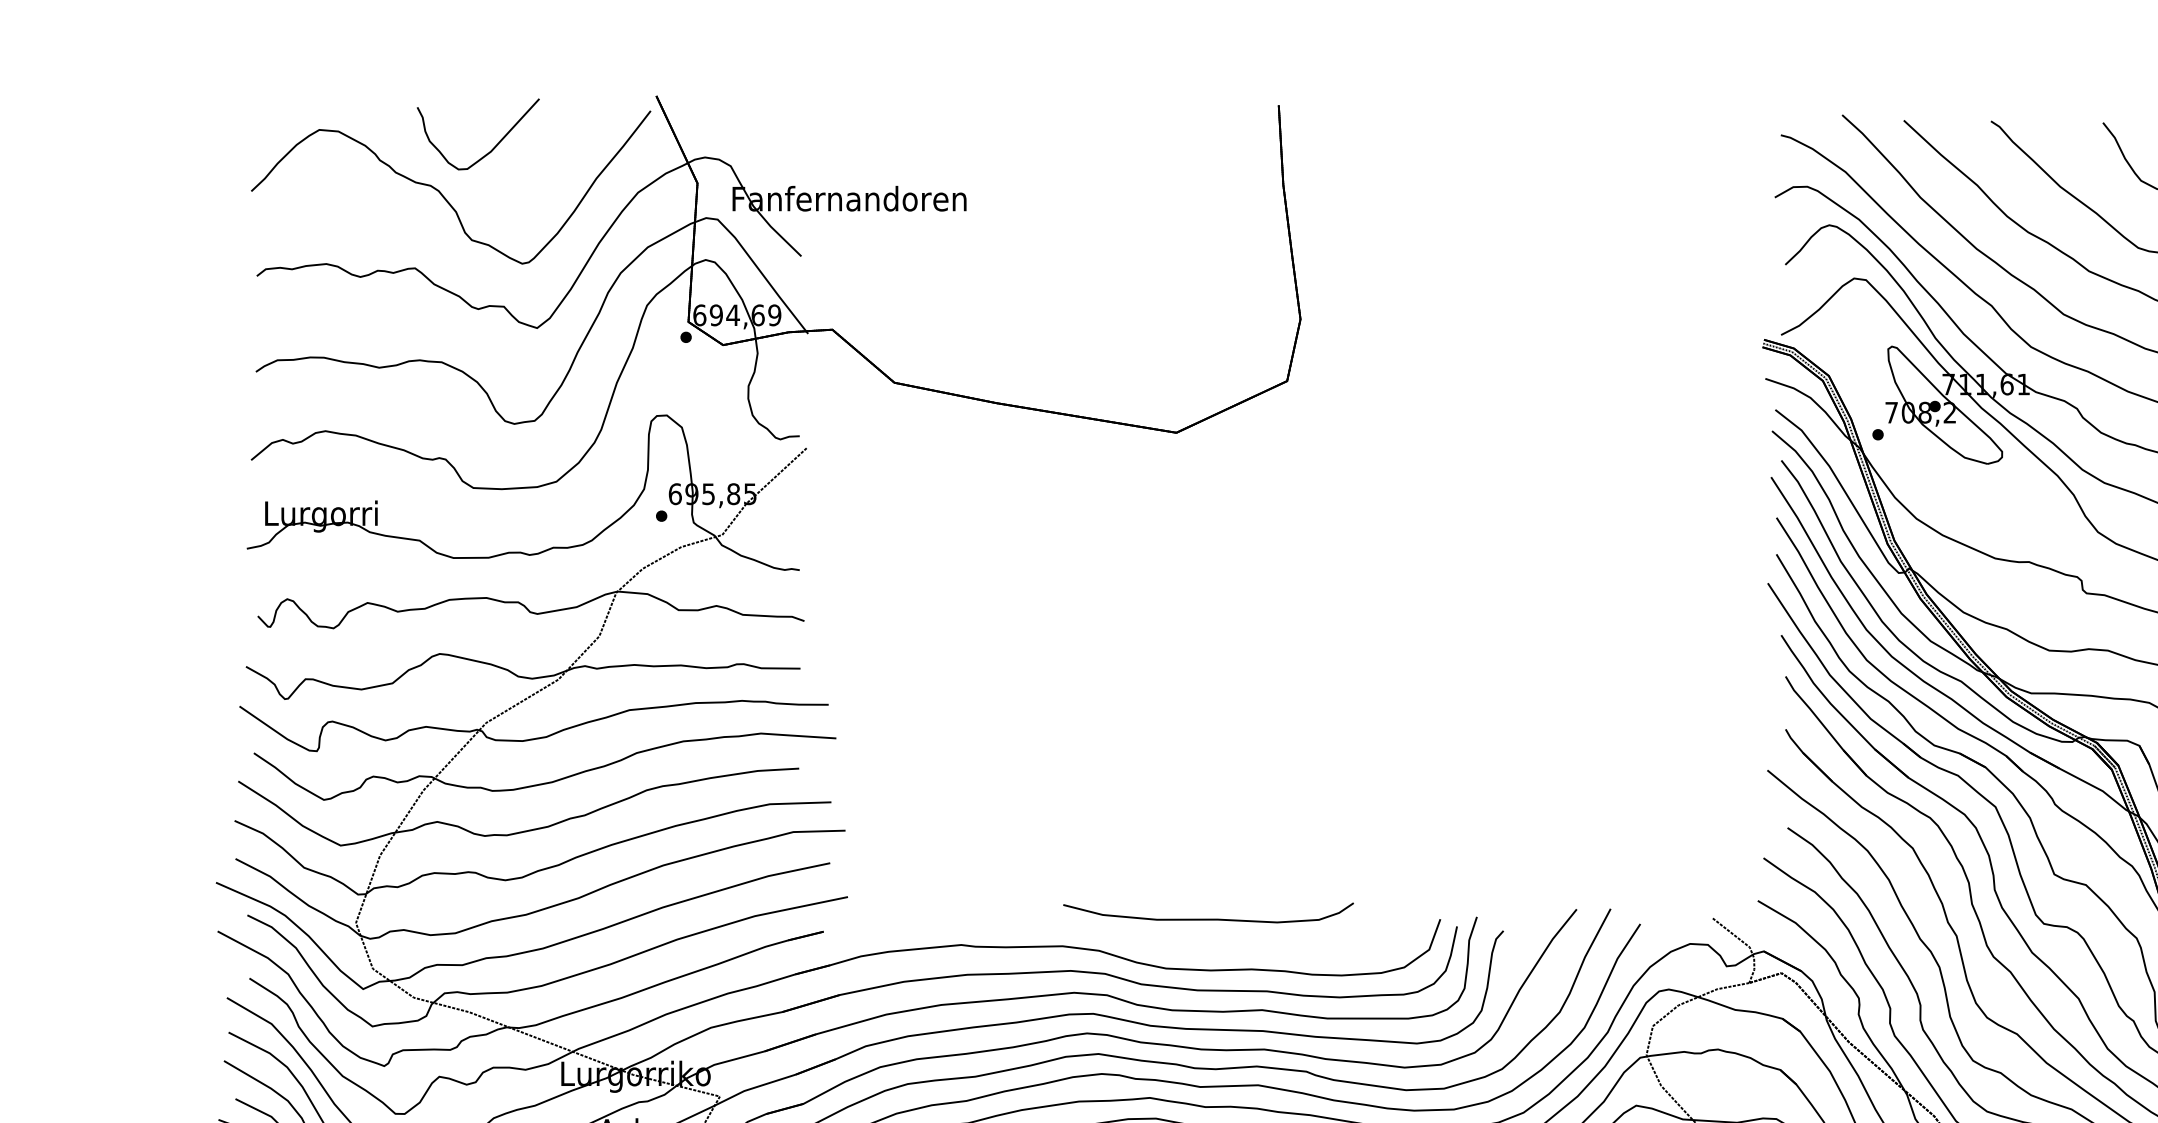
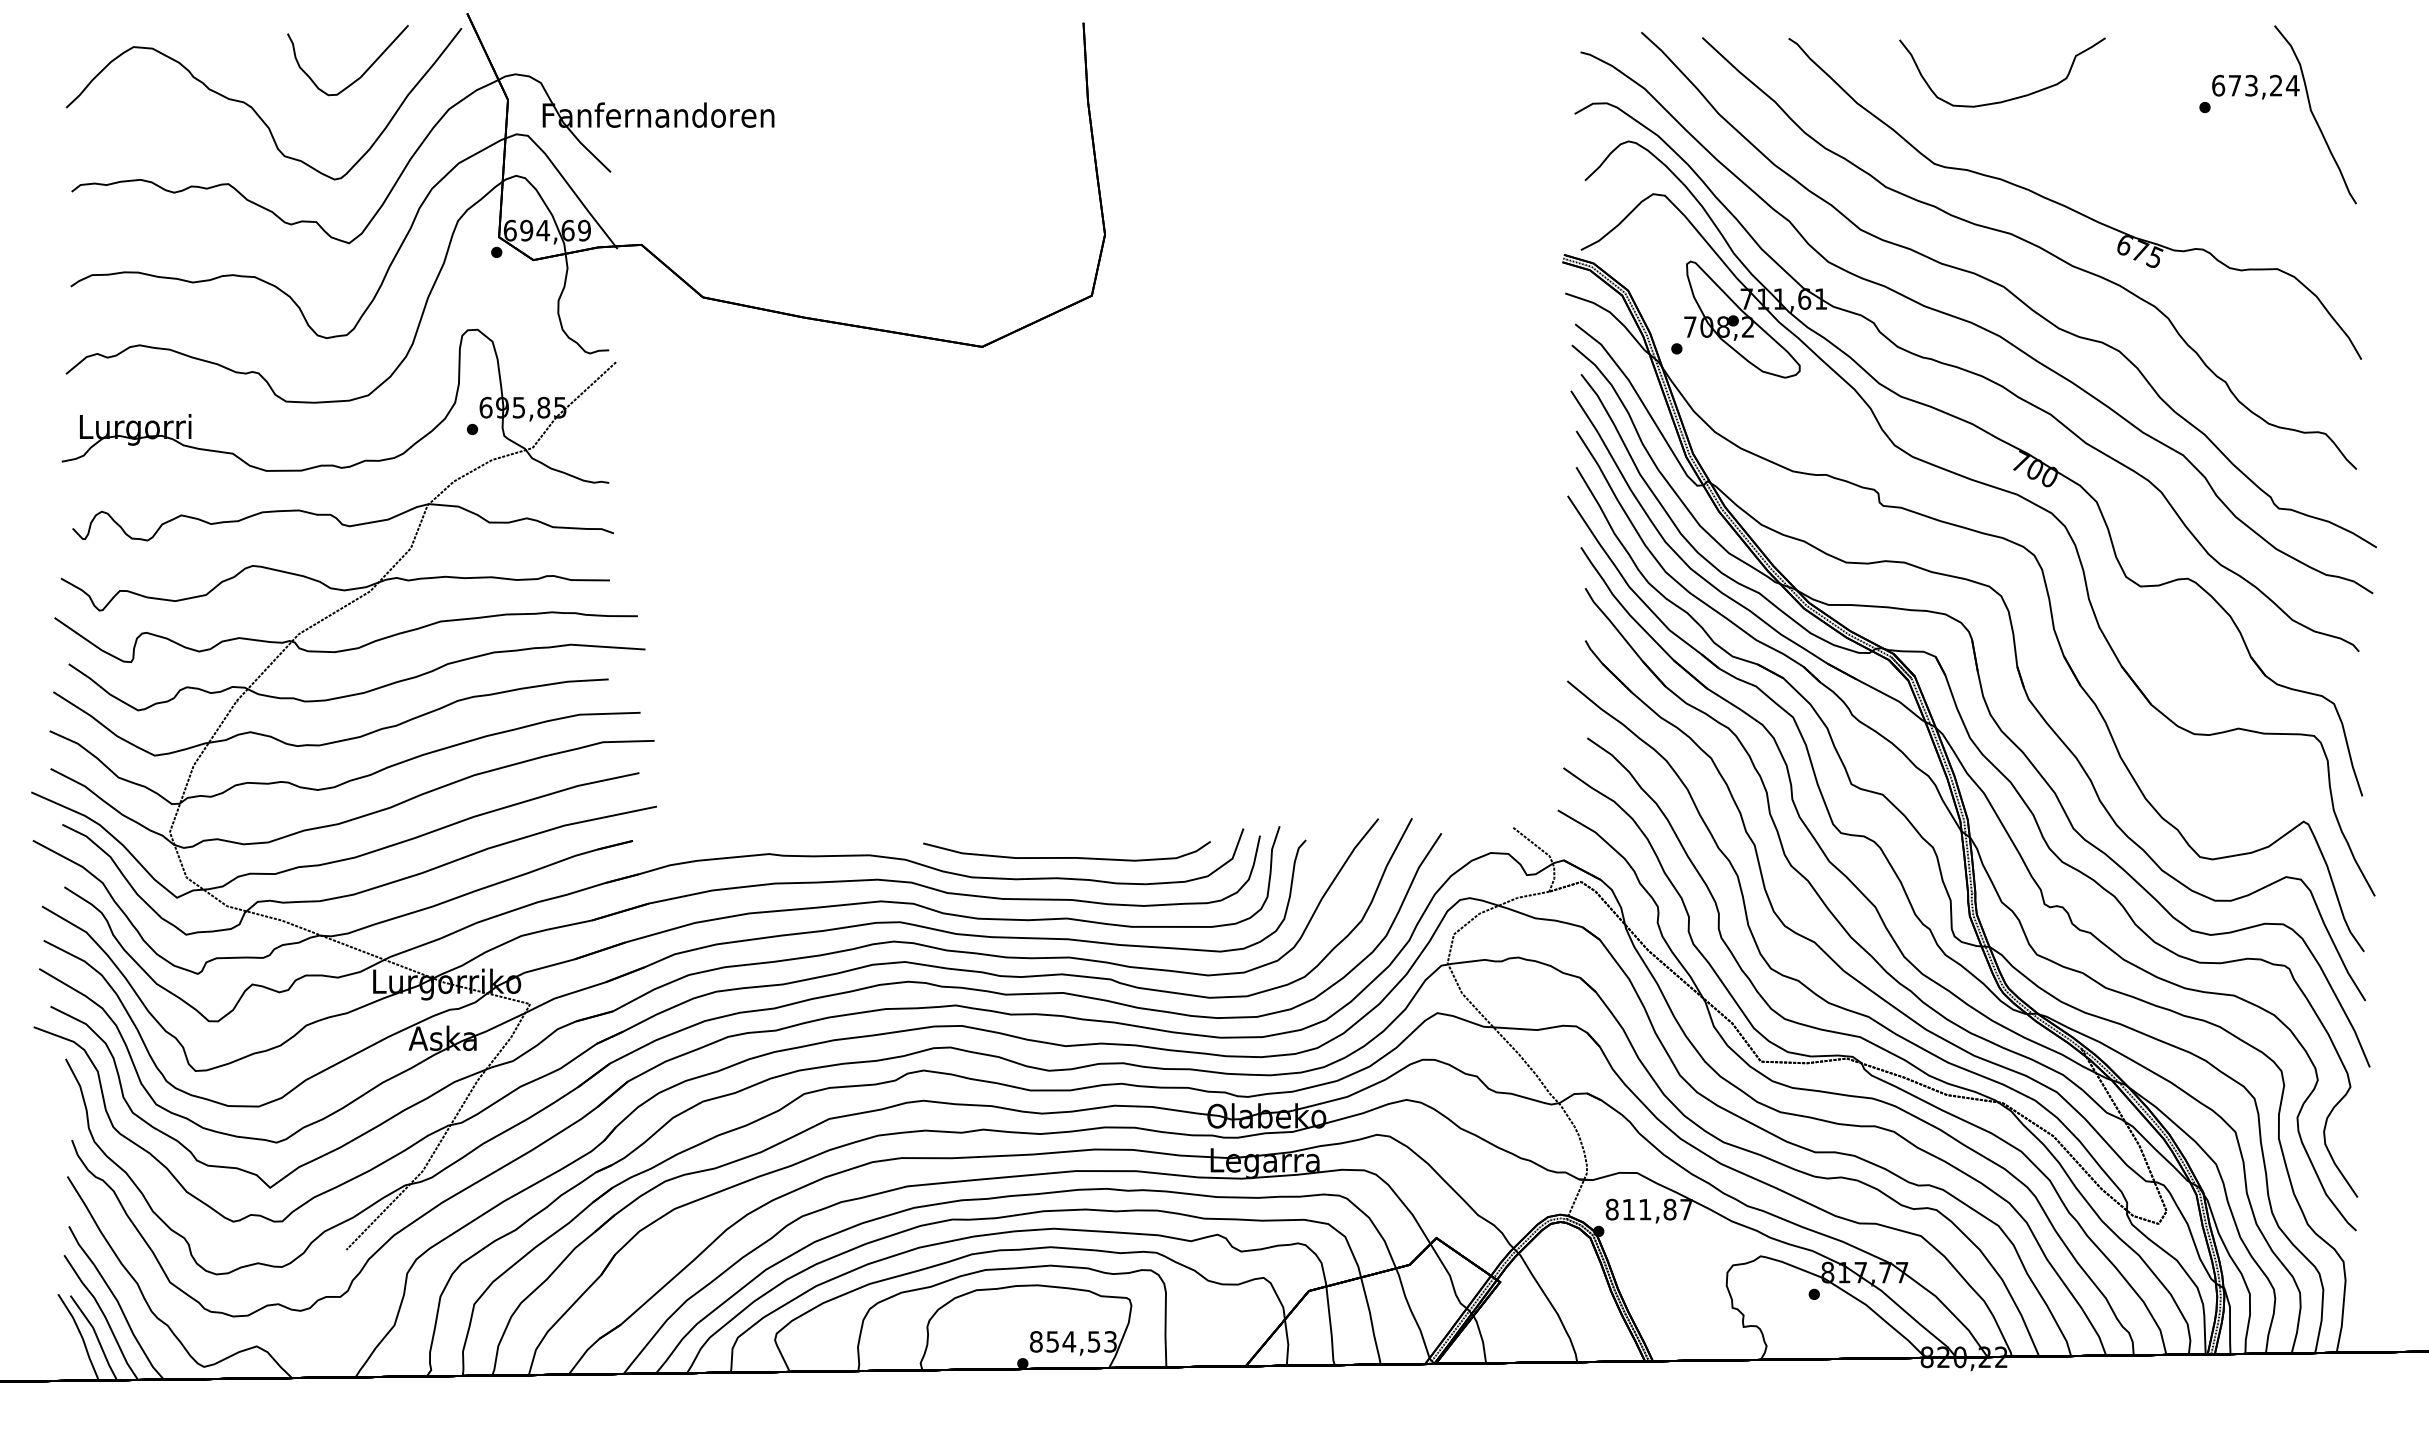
curve: (492, 147) -> (362, 73), moved
curve: (1208, 919) -> (1066, 857), moved

